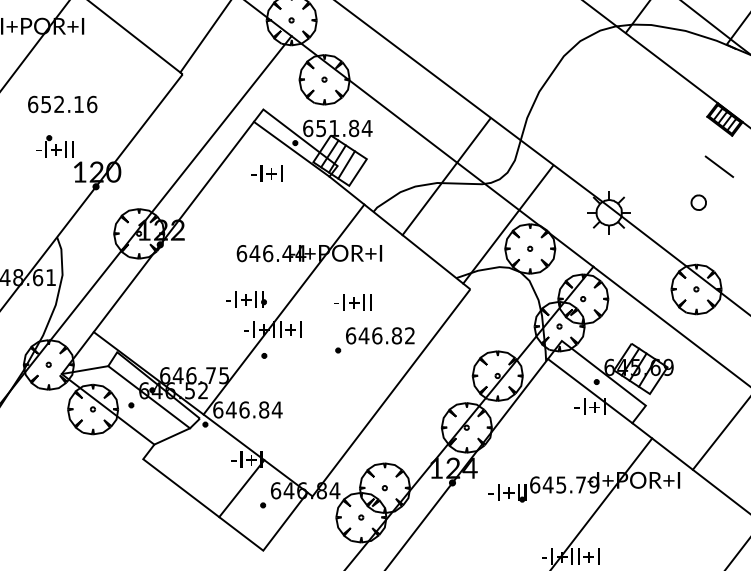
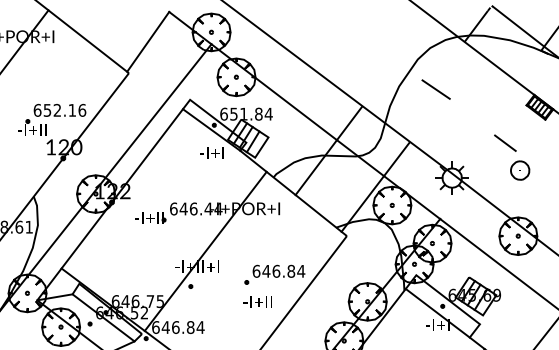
line: (588, 95) -> (436, 89), added
text: (62, 104) -> (59, 110), moved
line: (719, 166) -> (505, 143), moved
text: (266, 173) -> (211, 152), moved
part: (698, 202) -> (519, 170), size x1.67
part: (246, 299) -> (150, 218), moved
text: (352, 302) -> (257, 302), moved
text: (409, 335) -> (300, 271), 646.82 -> 646.84

